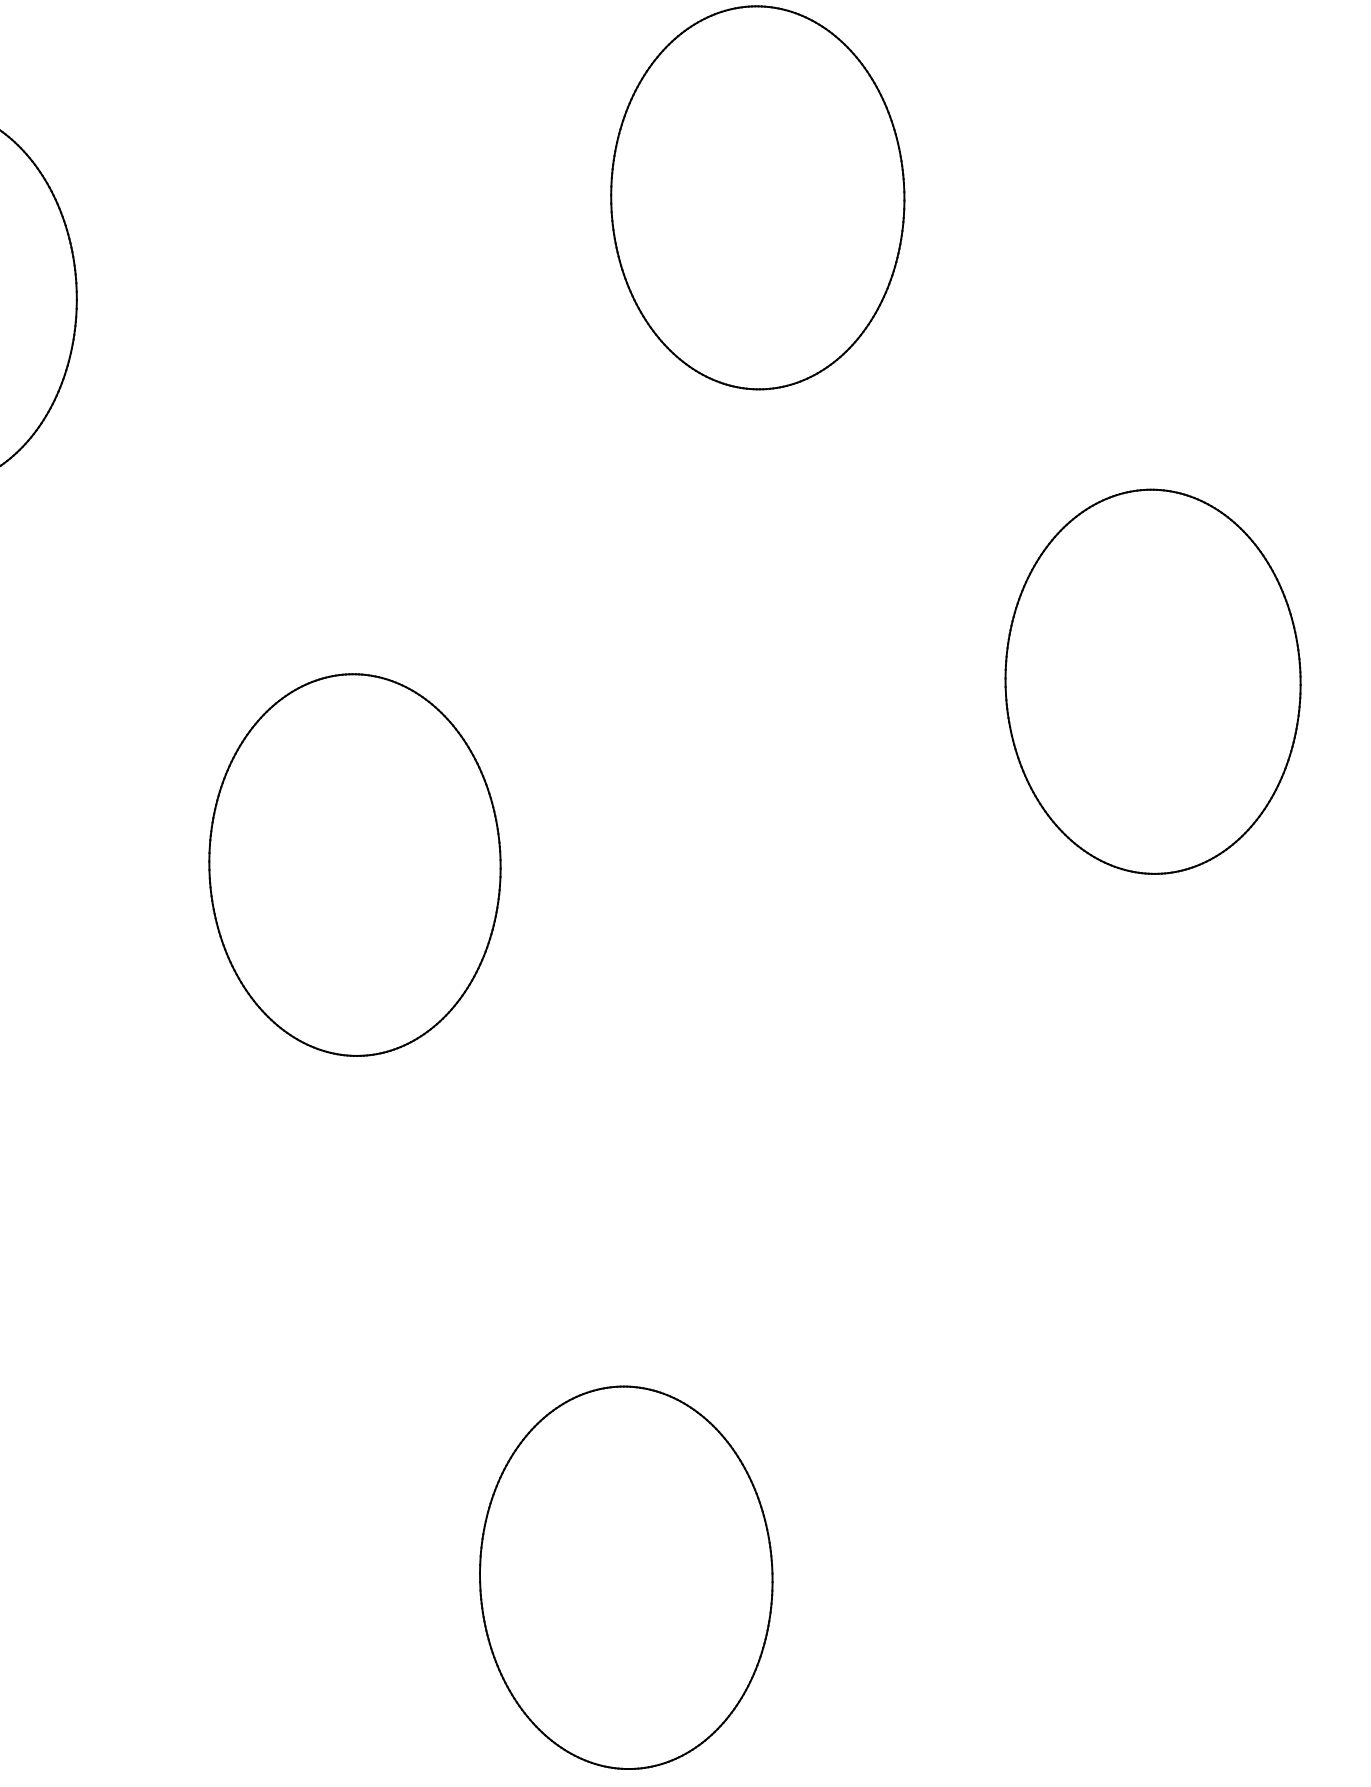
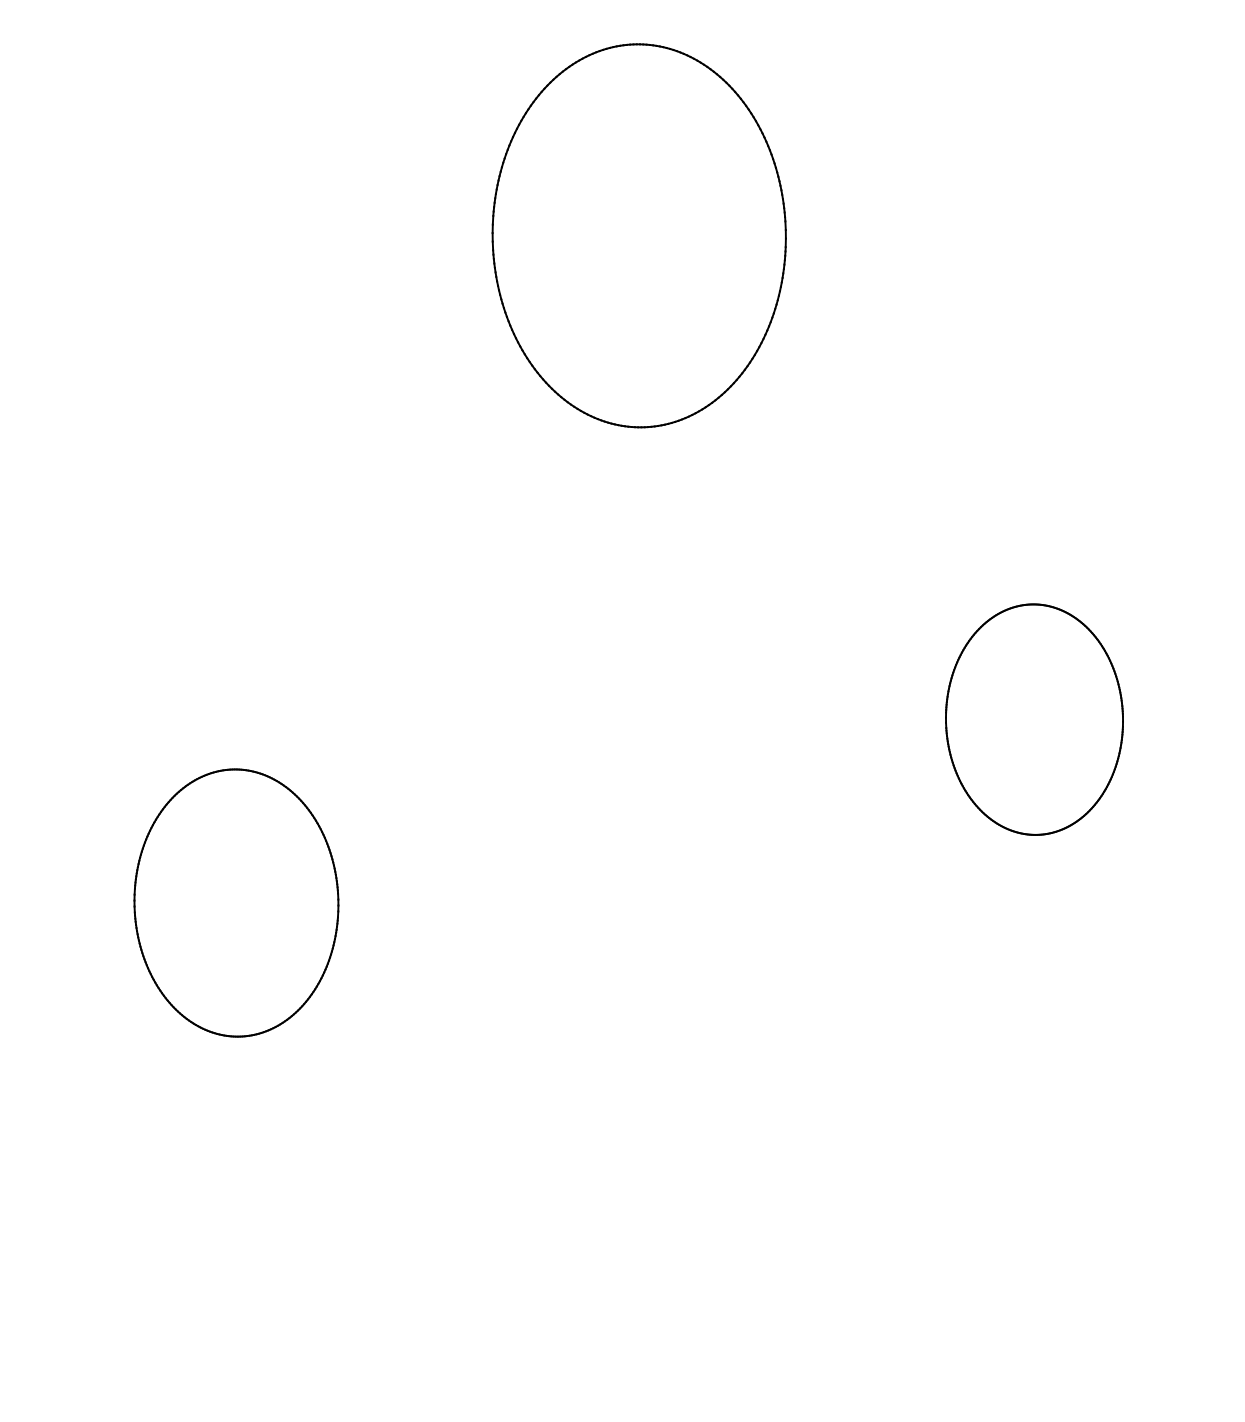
part: (1152, 681) -> (1033, 719), size x0.6
part: (354, 864) -> (235, 902), size x0.7

